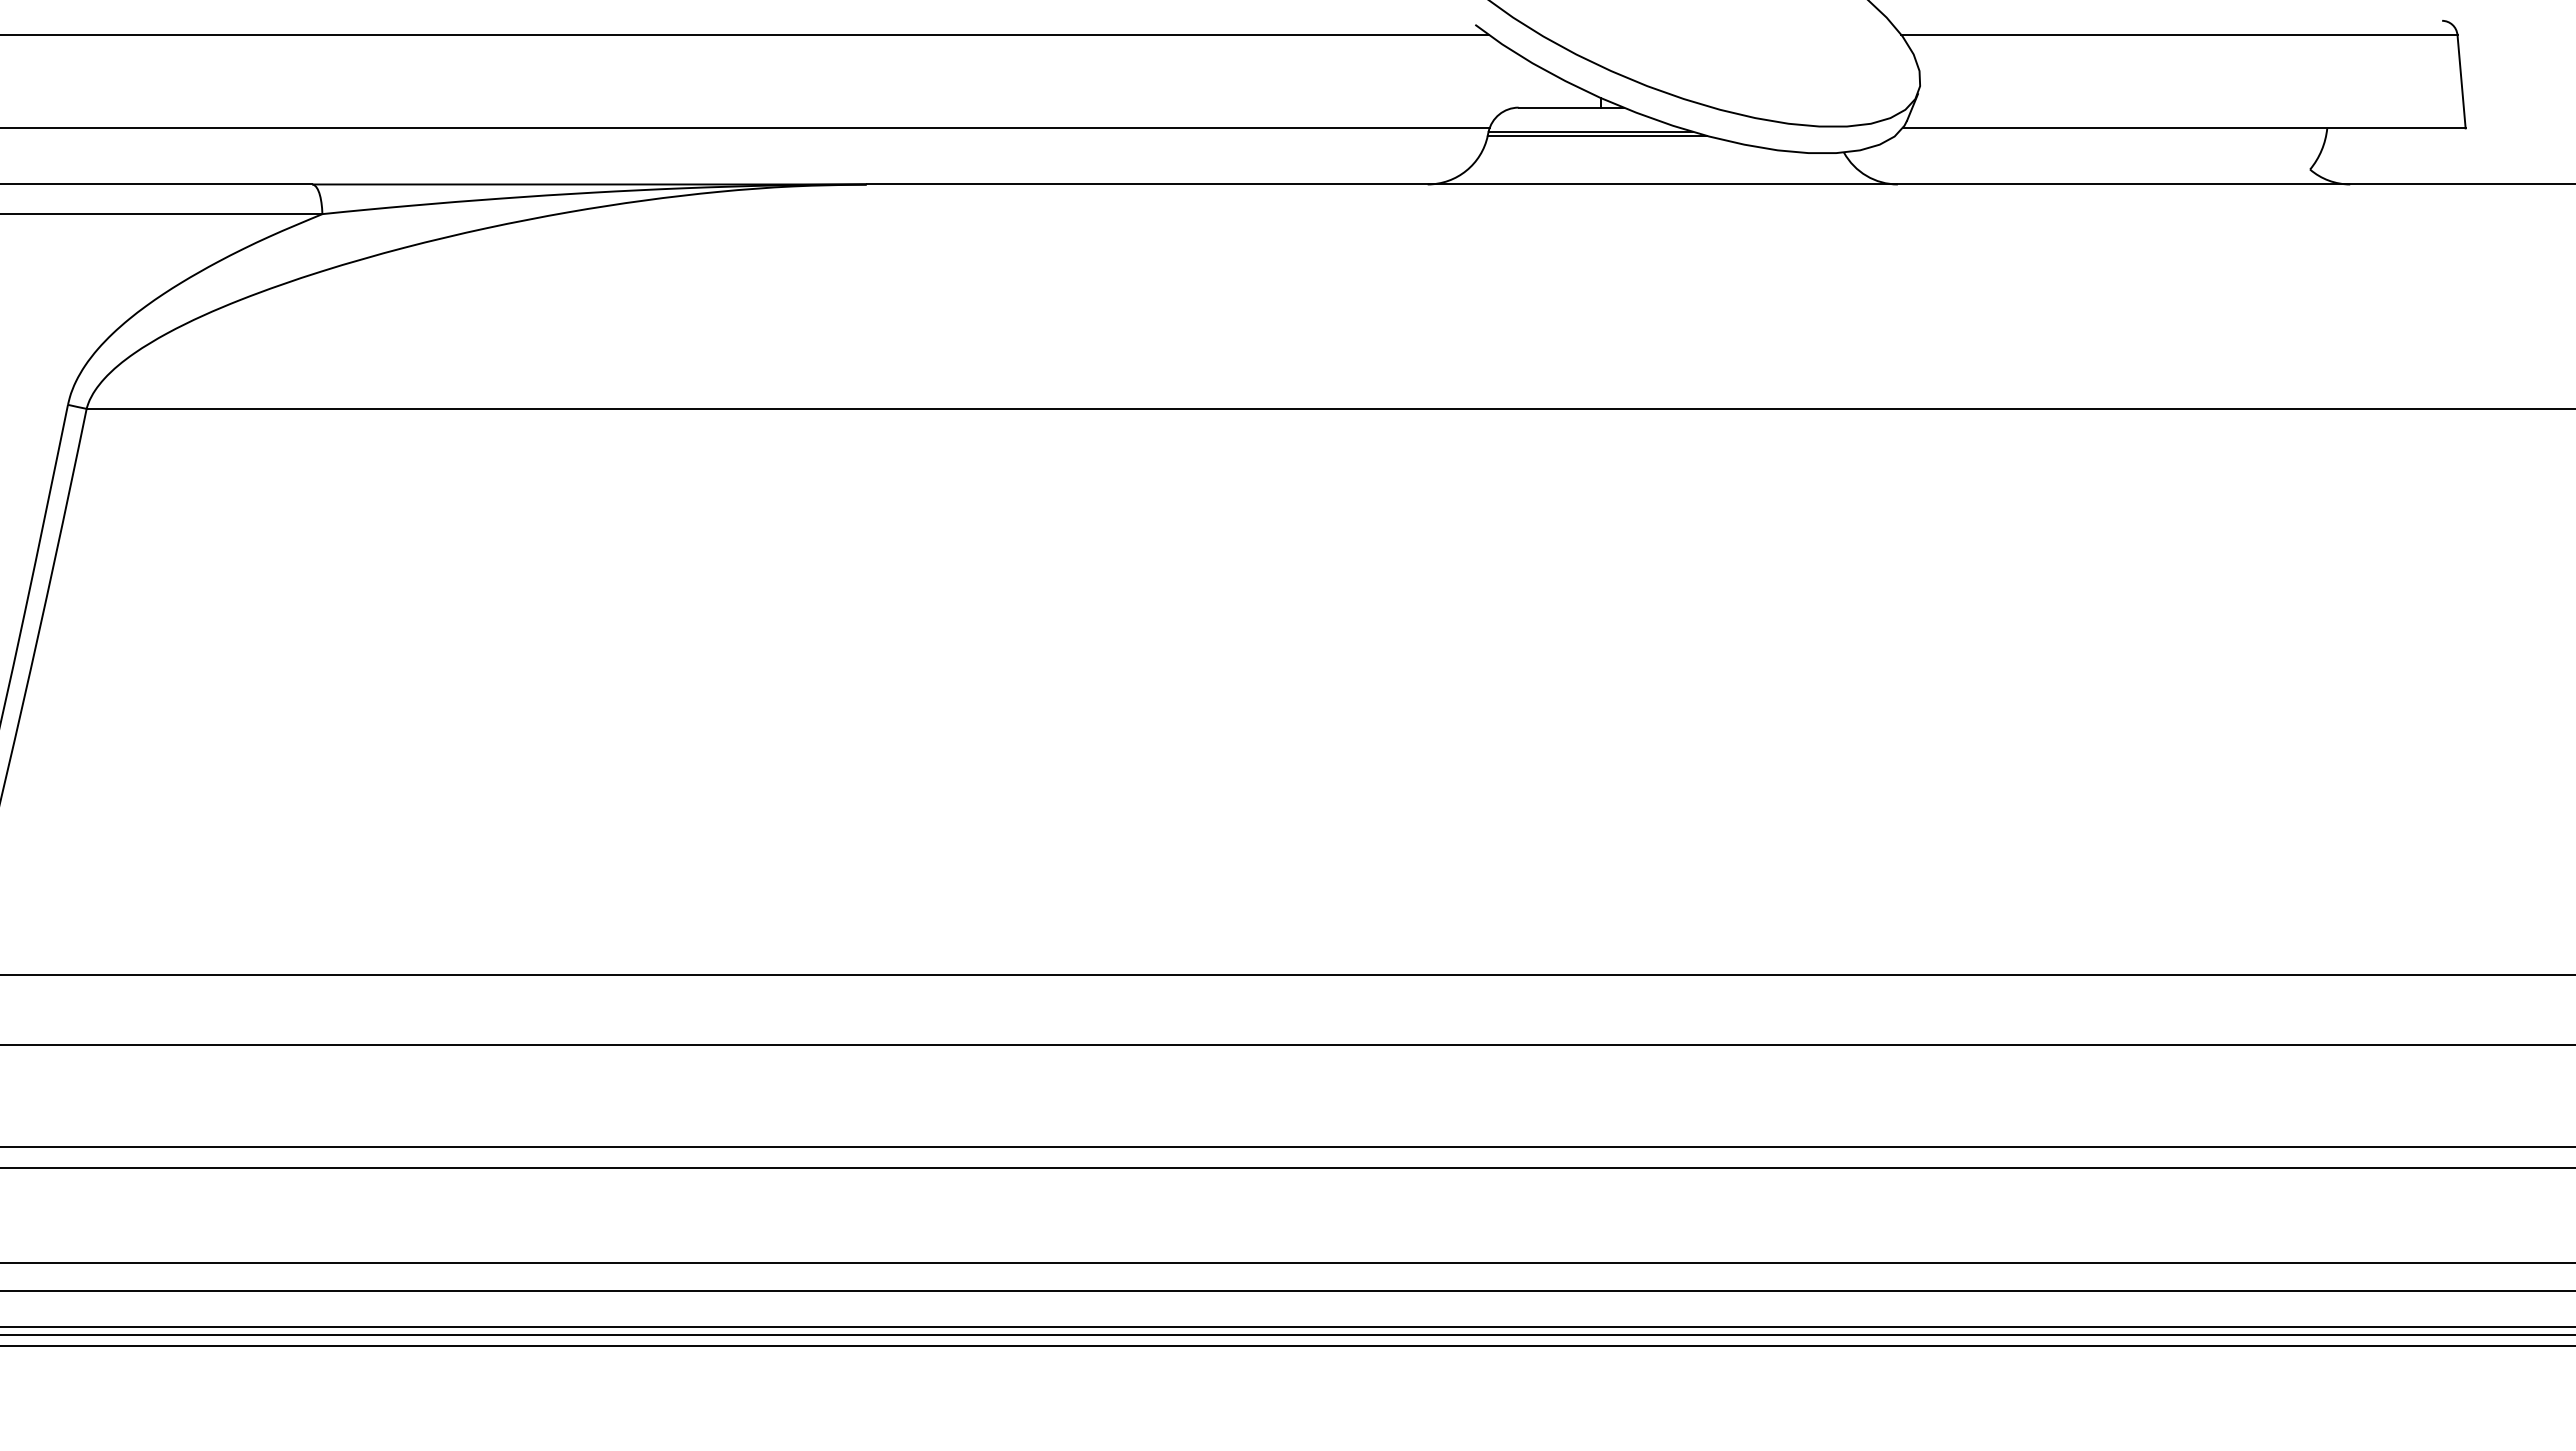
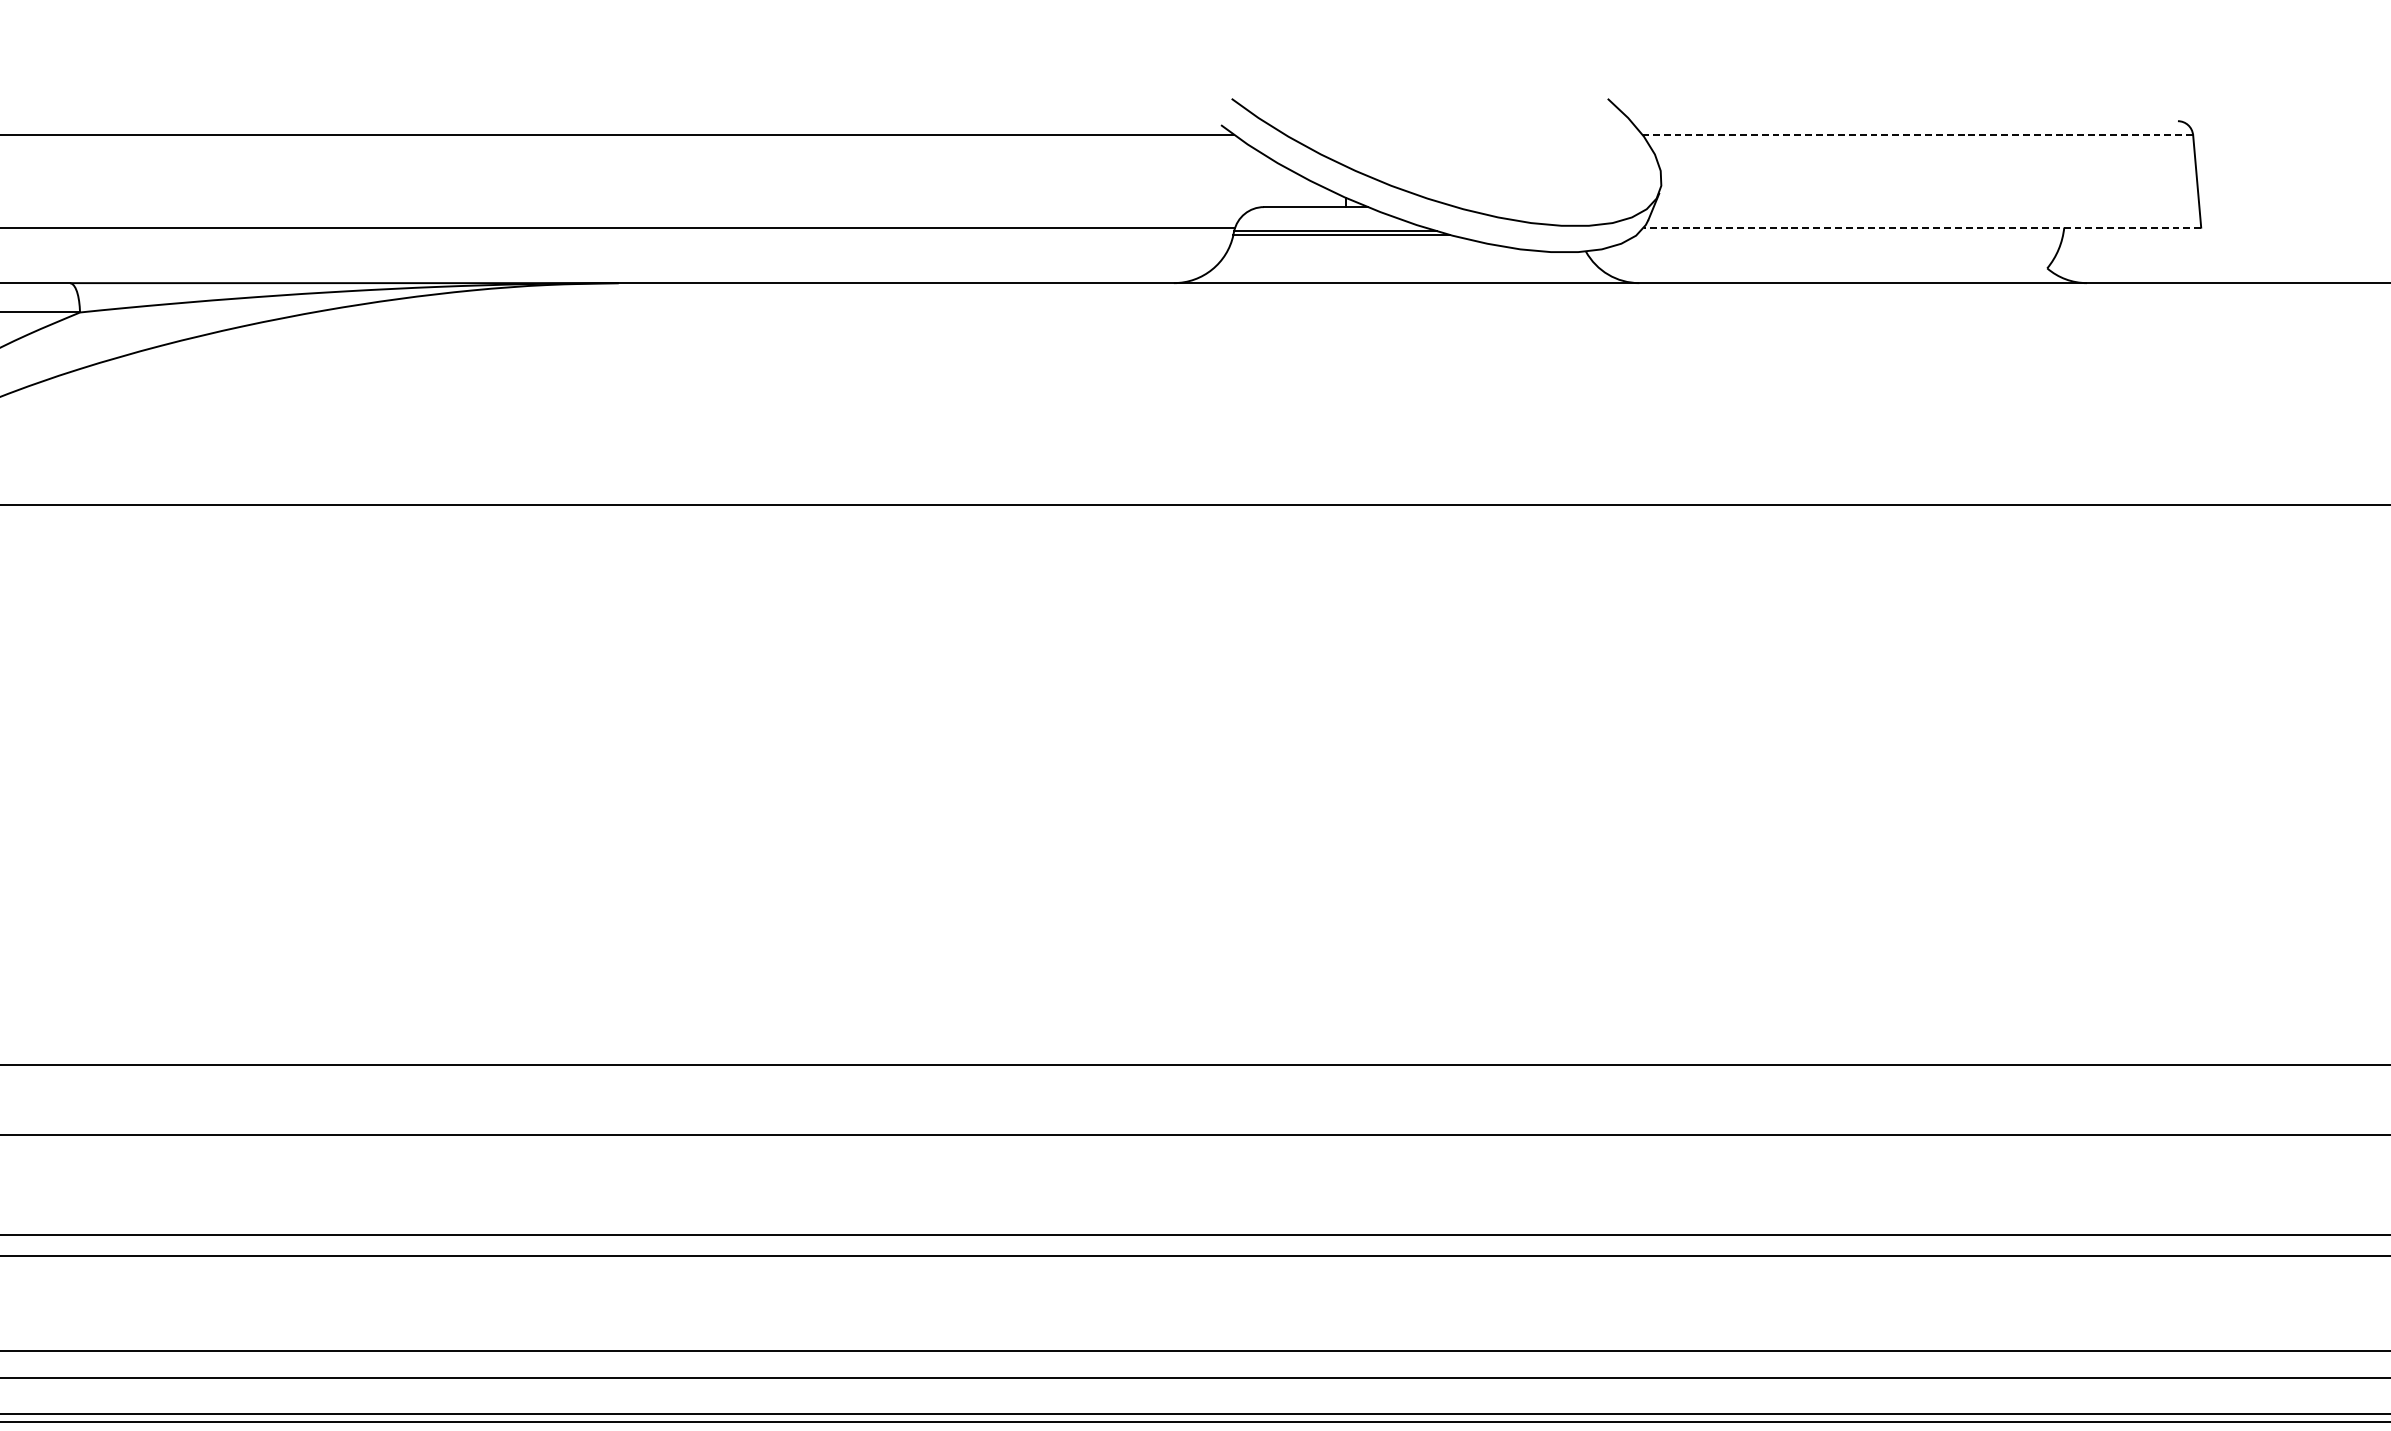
line: (2178, 34) -> (1917, 134), solid -> dashed
line: (2183, 128) -> (1921, 227), solid -> dashed

